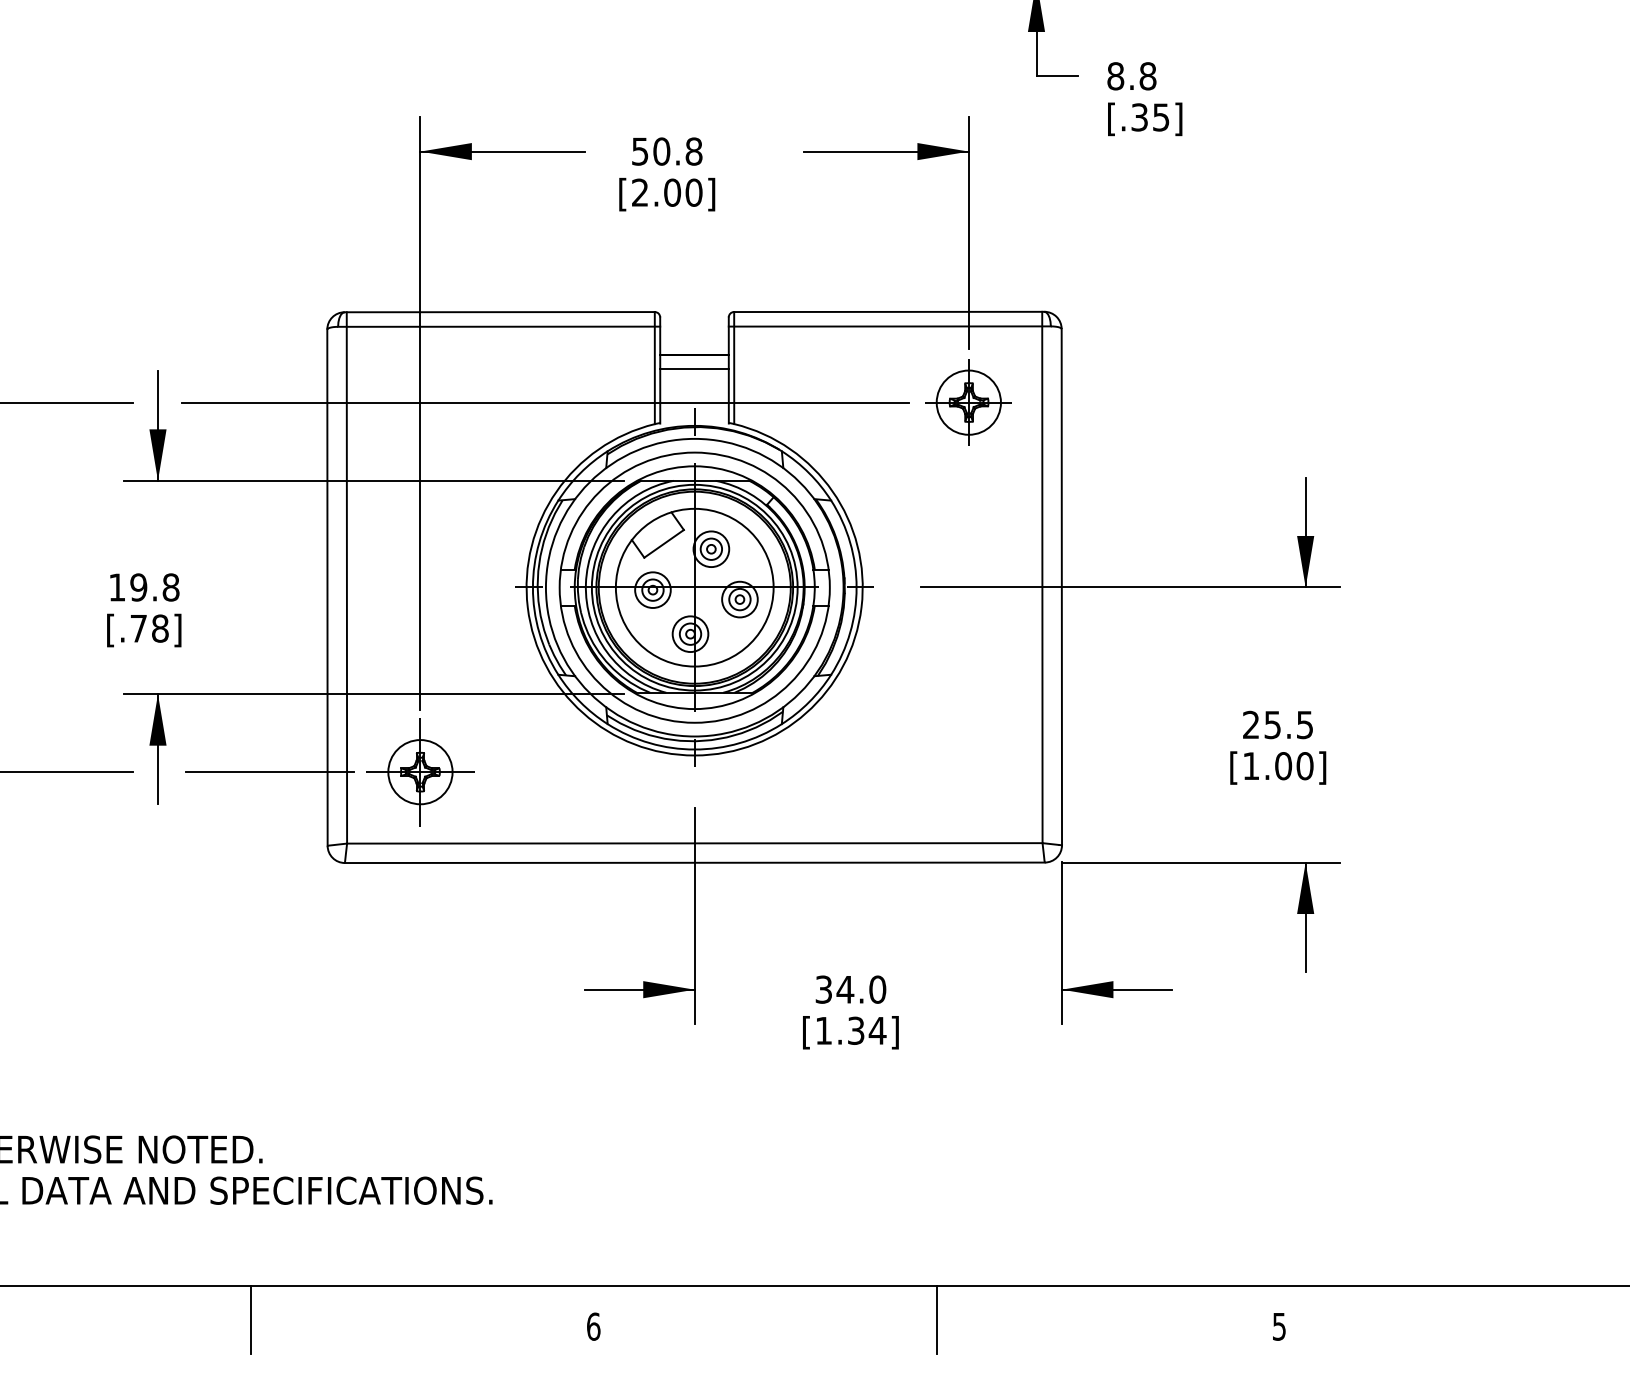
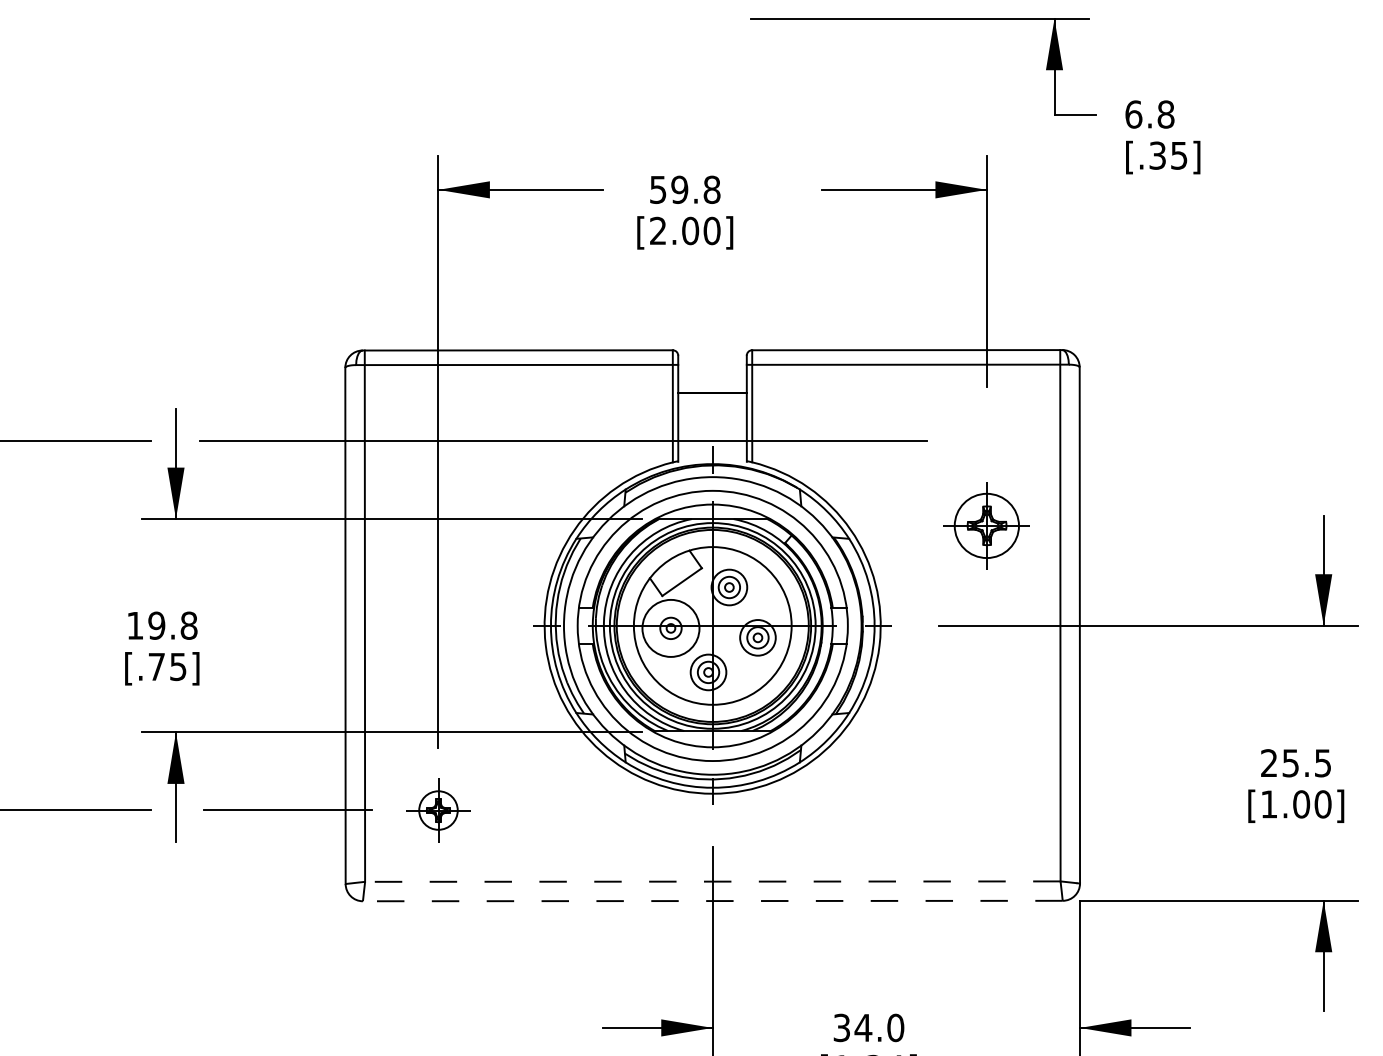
text: (1115, 76) -> (1133, 114), 8.8 -> 6.8
text: (661, 151) -> (679, 189), 50.8 -> 59.8
line: (694, 368) -> (712, 406), removed
part: (968, 402) -> (986, 525), moved
circle: (652, 590) -> (670, 628), size x1.6
text: (160, 628) -> (178, 666), [.78] -> [.75]
part: (420, 772) -> (438, 810), size x0.6
line: (694, 843) -> (712, 881), solid -> dashed
line: (694, 862) -> (712, 900), solid -> dashed

